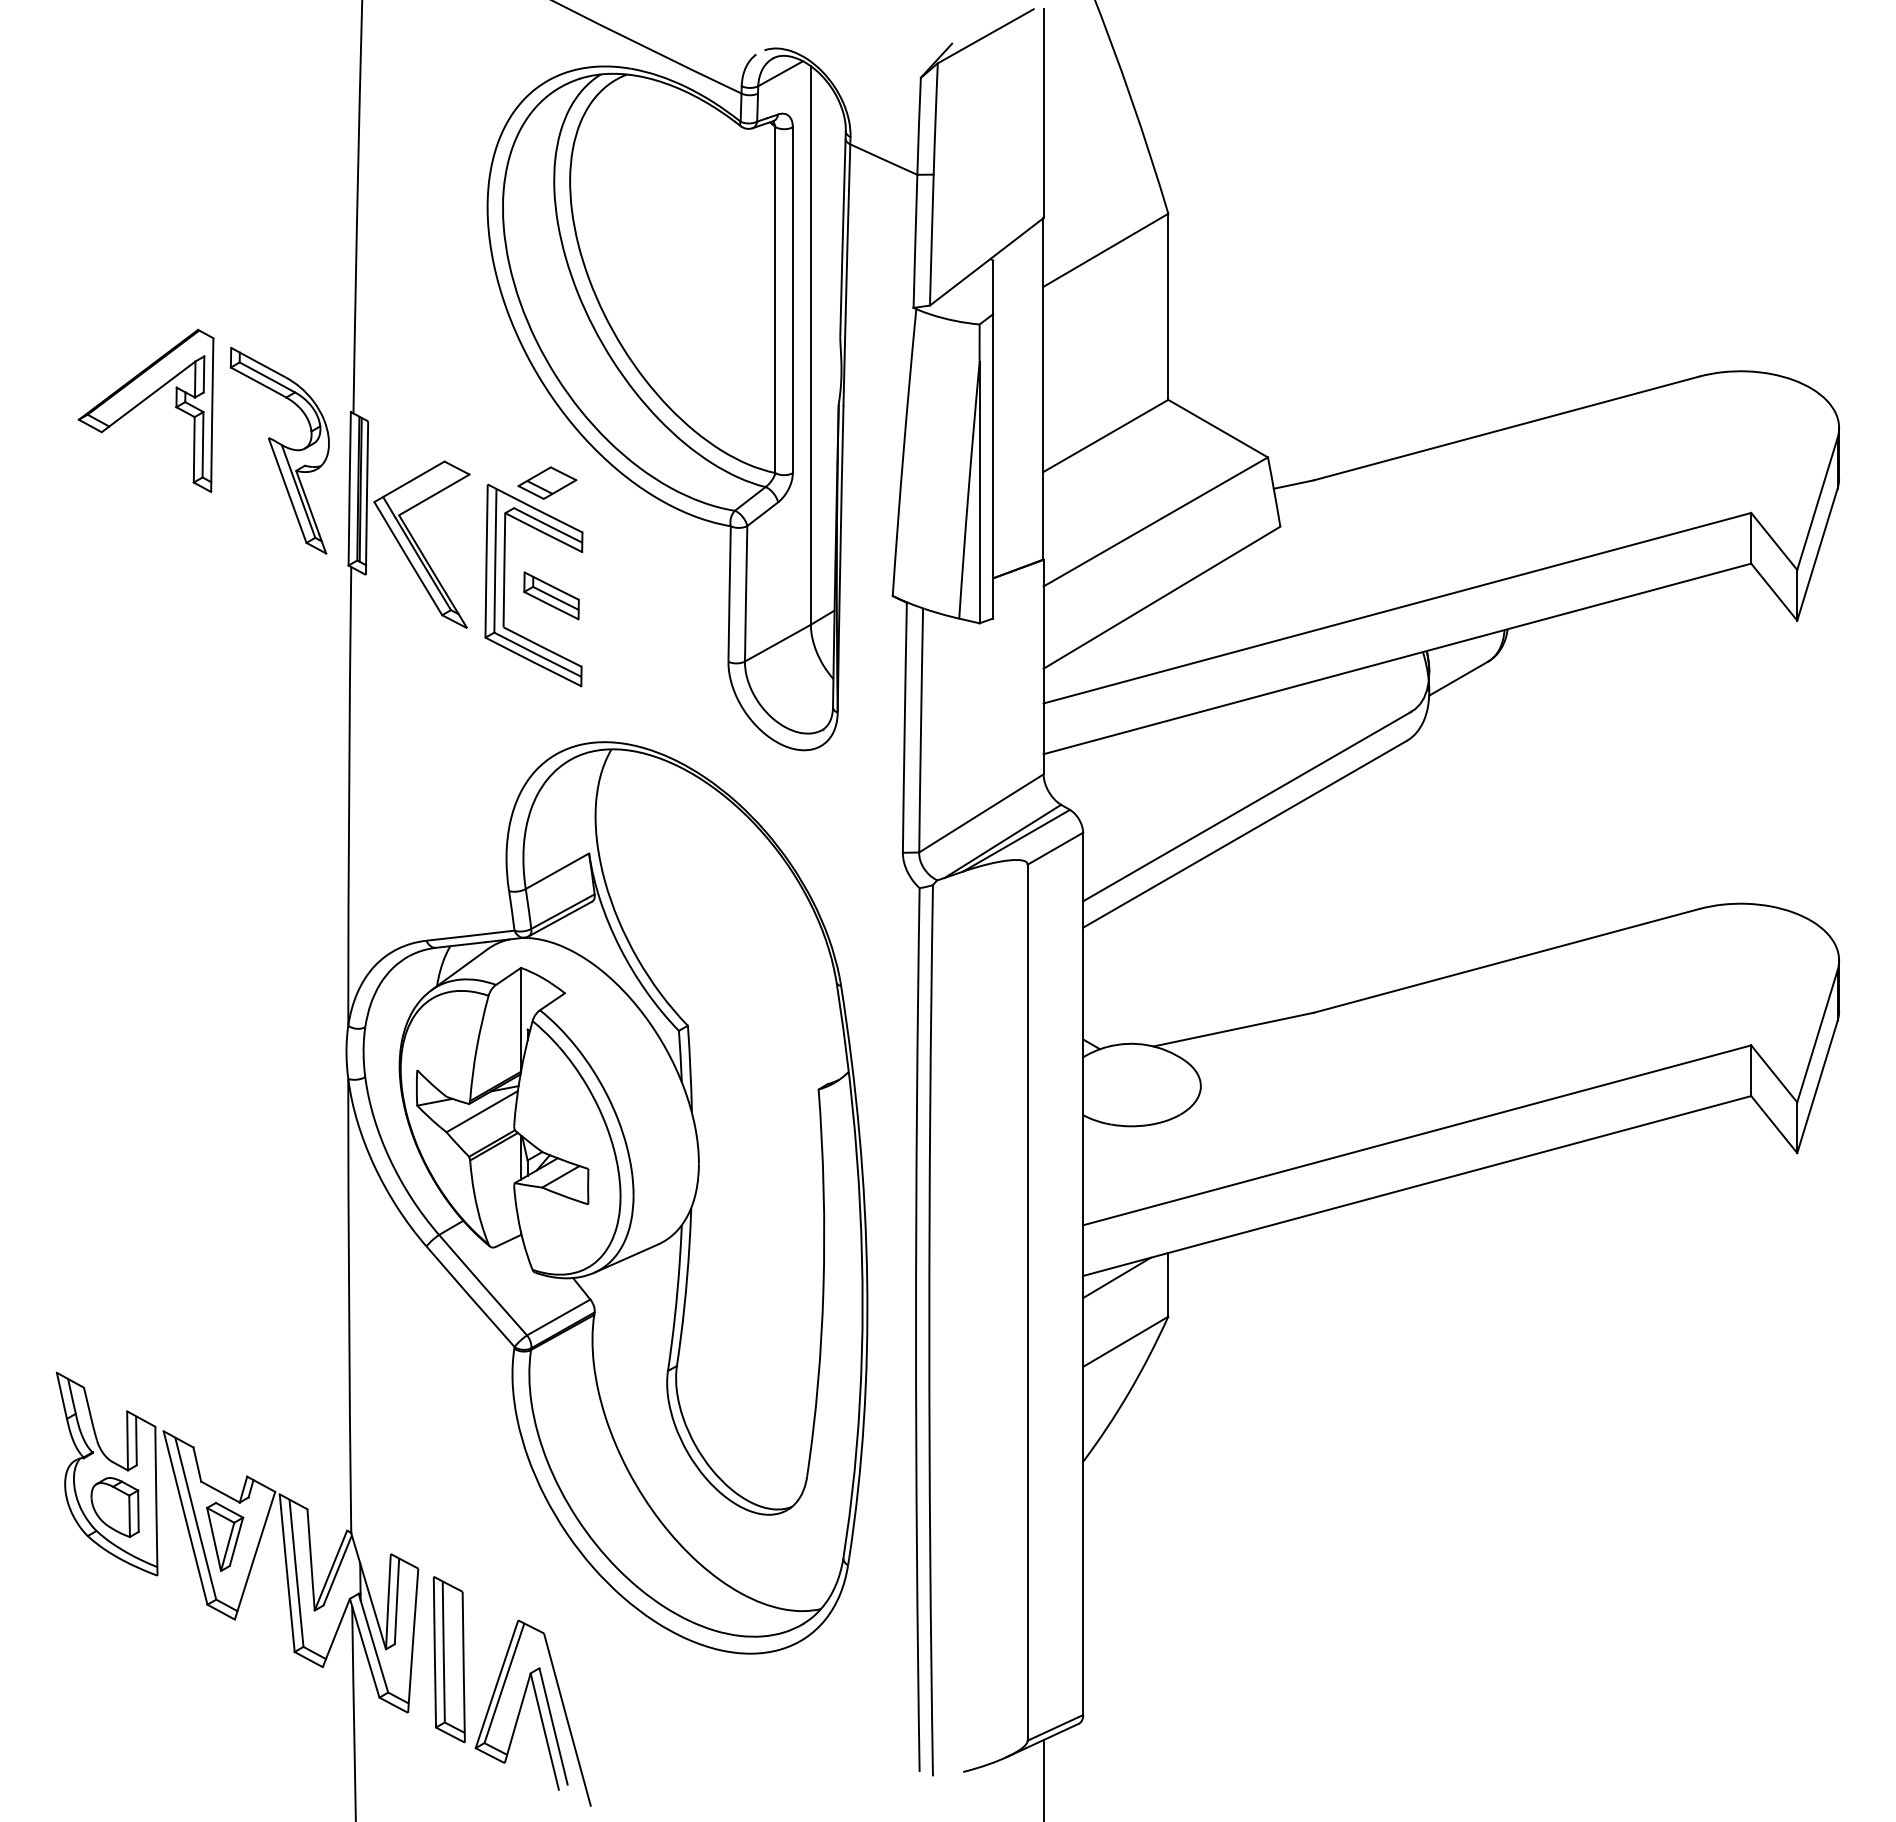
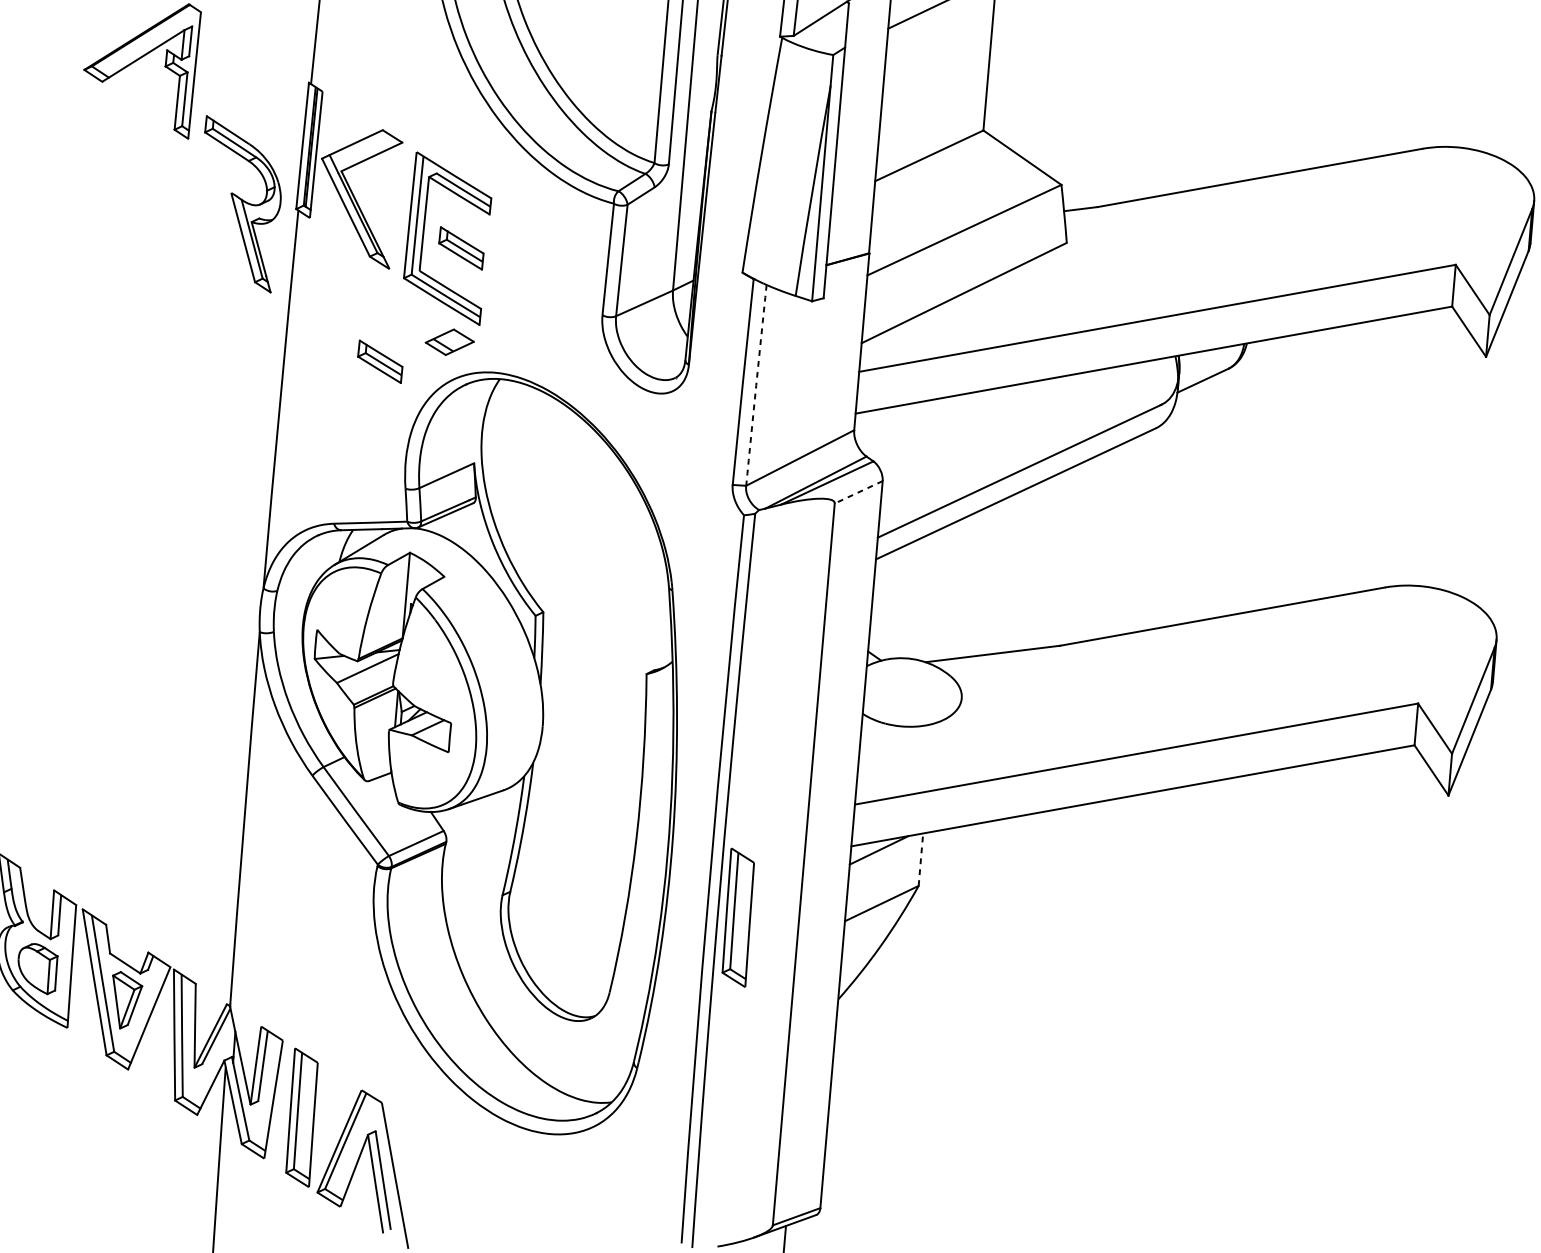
part: (279, 450) -> (239, 204), moved
part: (547, 482) -> (450, 341), moved
arc: (920, 730) -> (755, 385), solid -> dashed
part: (465, 740) -> (380, 361), added
line: (1055, 848) -> (858, 492), solid -> dashed
line: (1168, 1284) -> (921, 859), solid -> dashed
part: (953, 1373) -> (737, 917), added

